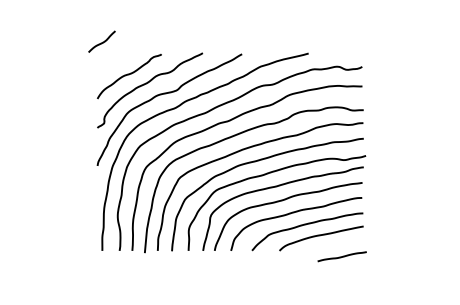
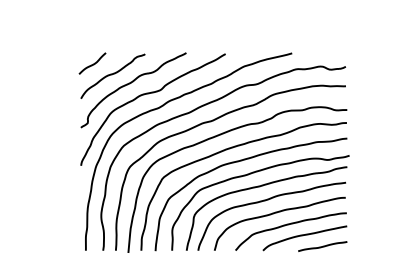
curve: (102, 41) -> (93, 63), moved
curve: (341, 256) -> (322, 246), moved

